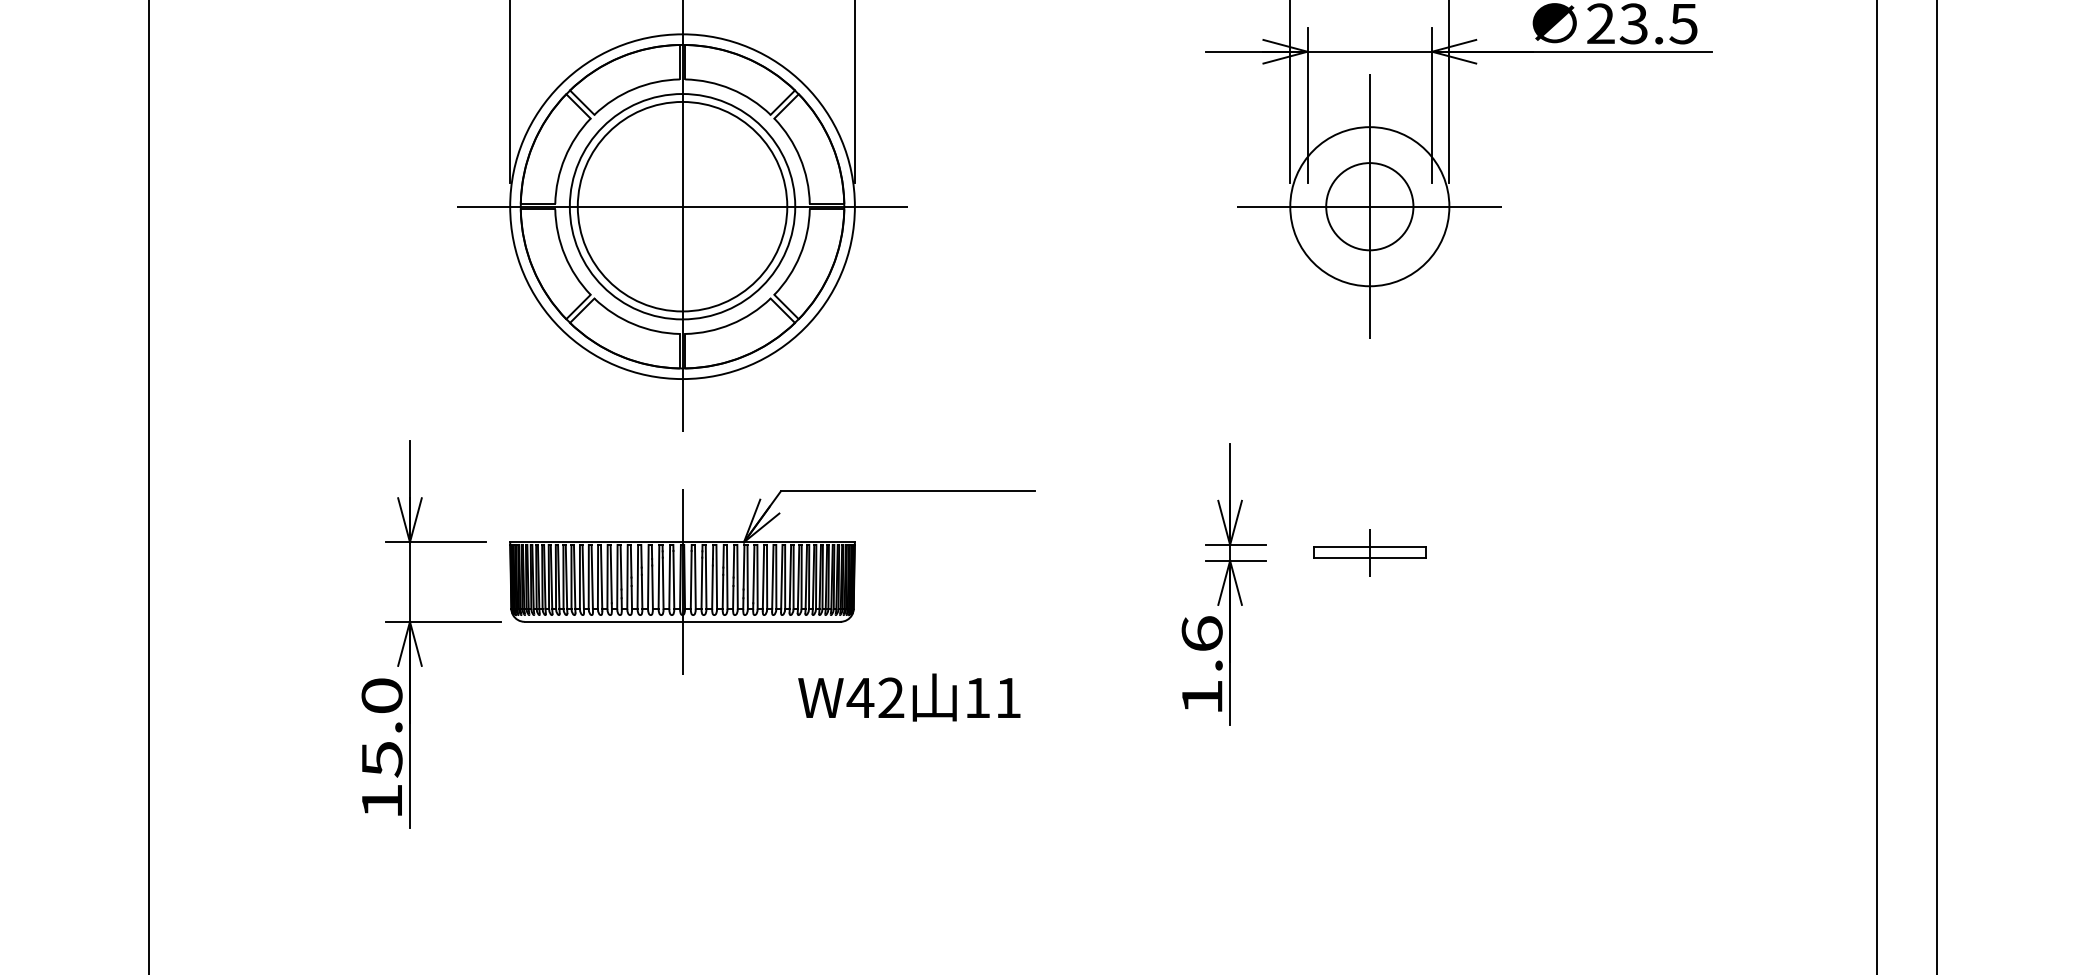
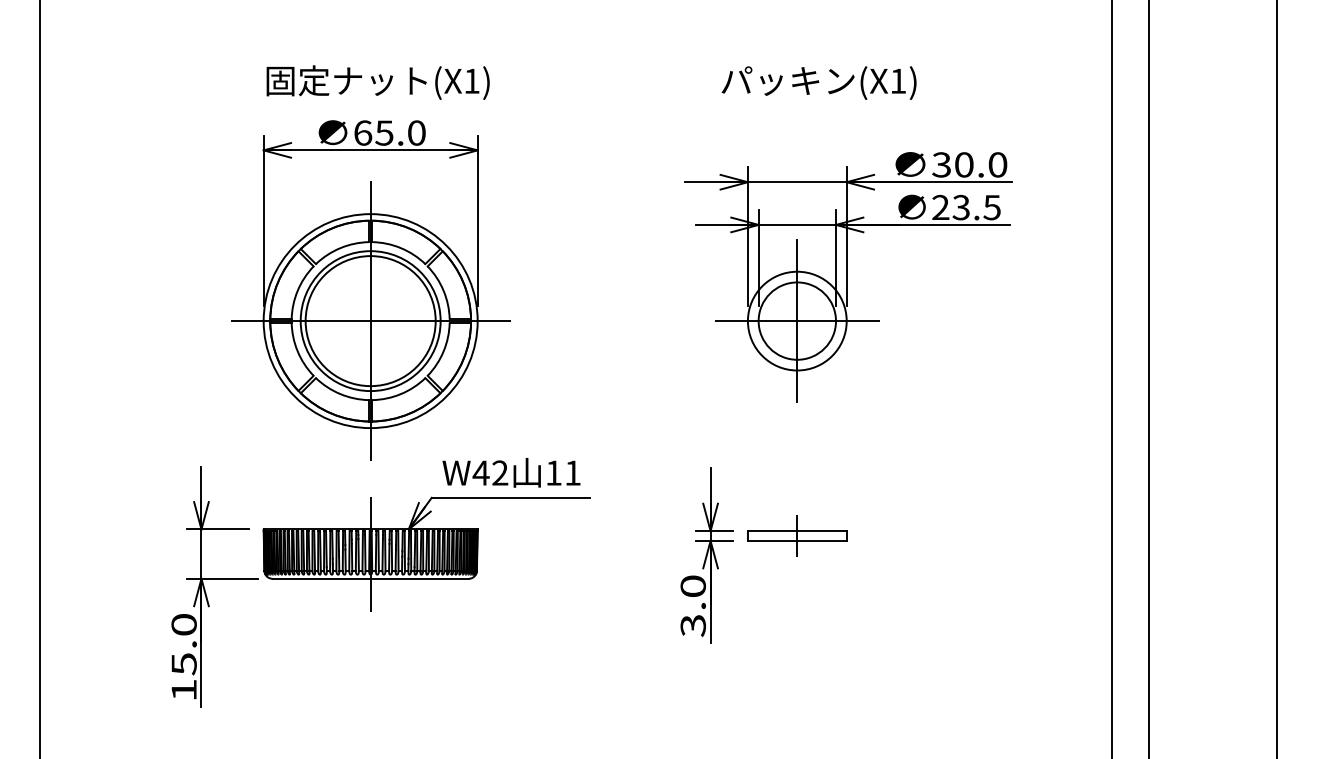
circle: (1370, 205) -> (797, 320), size x1.43
part: (1370, 552) -> (797, 535), size x1.43
text: (1200, 666) -> (692, 606), 1.6 -> 3.0
text: (909, 697) -> (511, 472), moved

